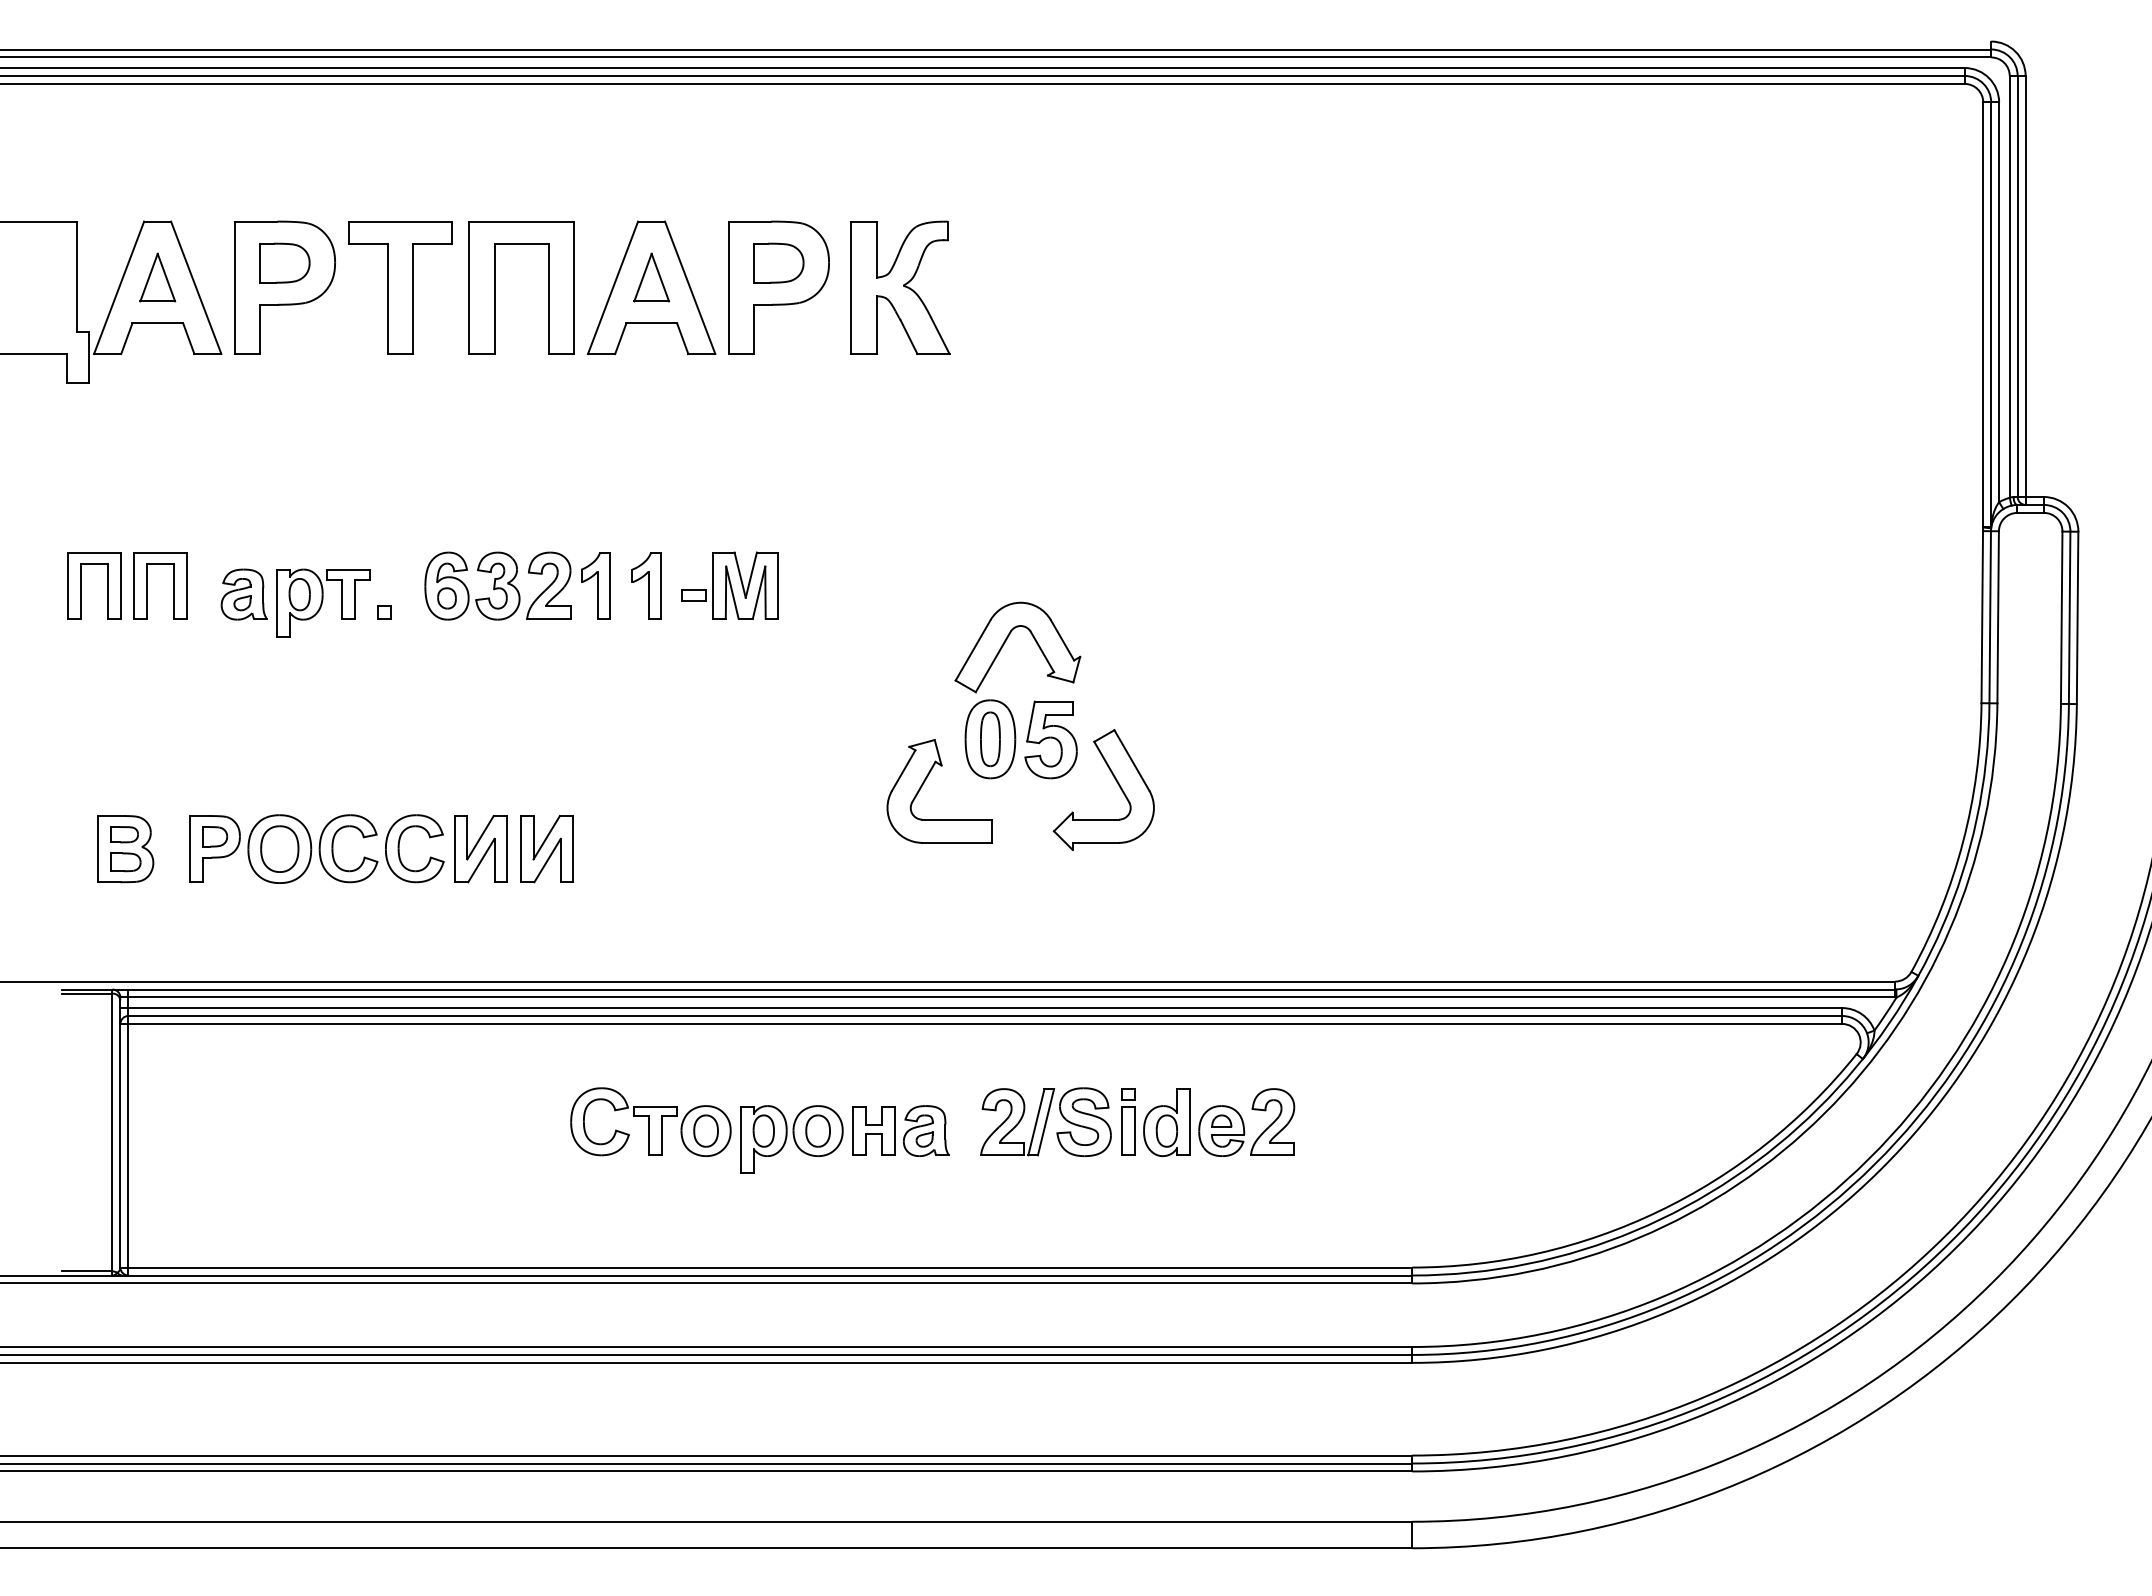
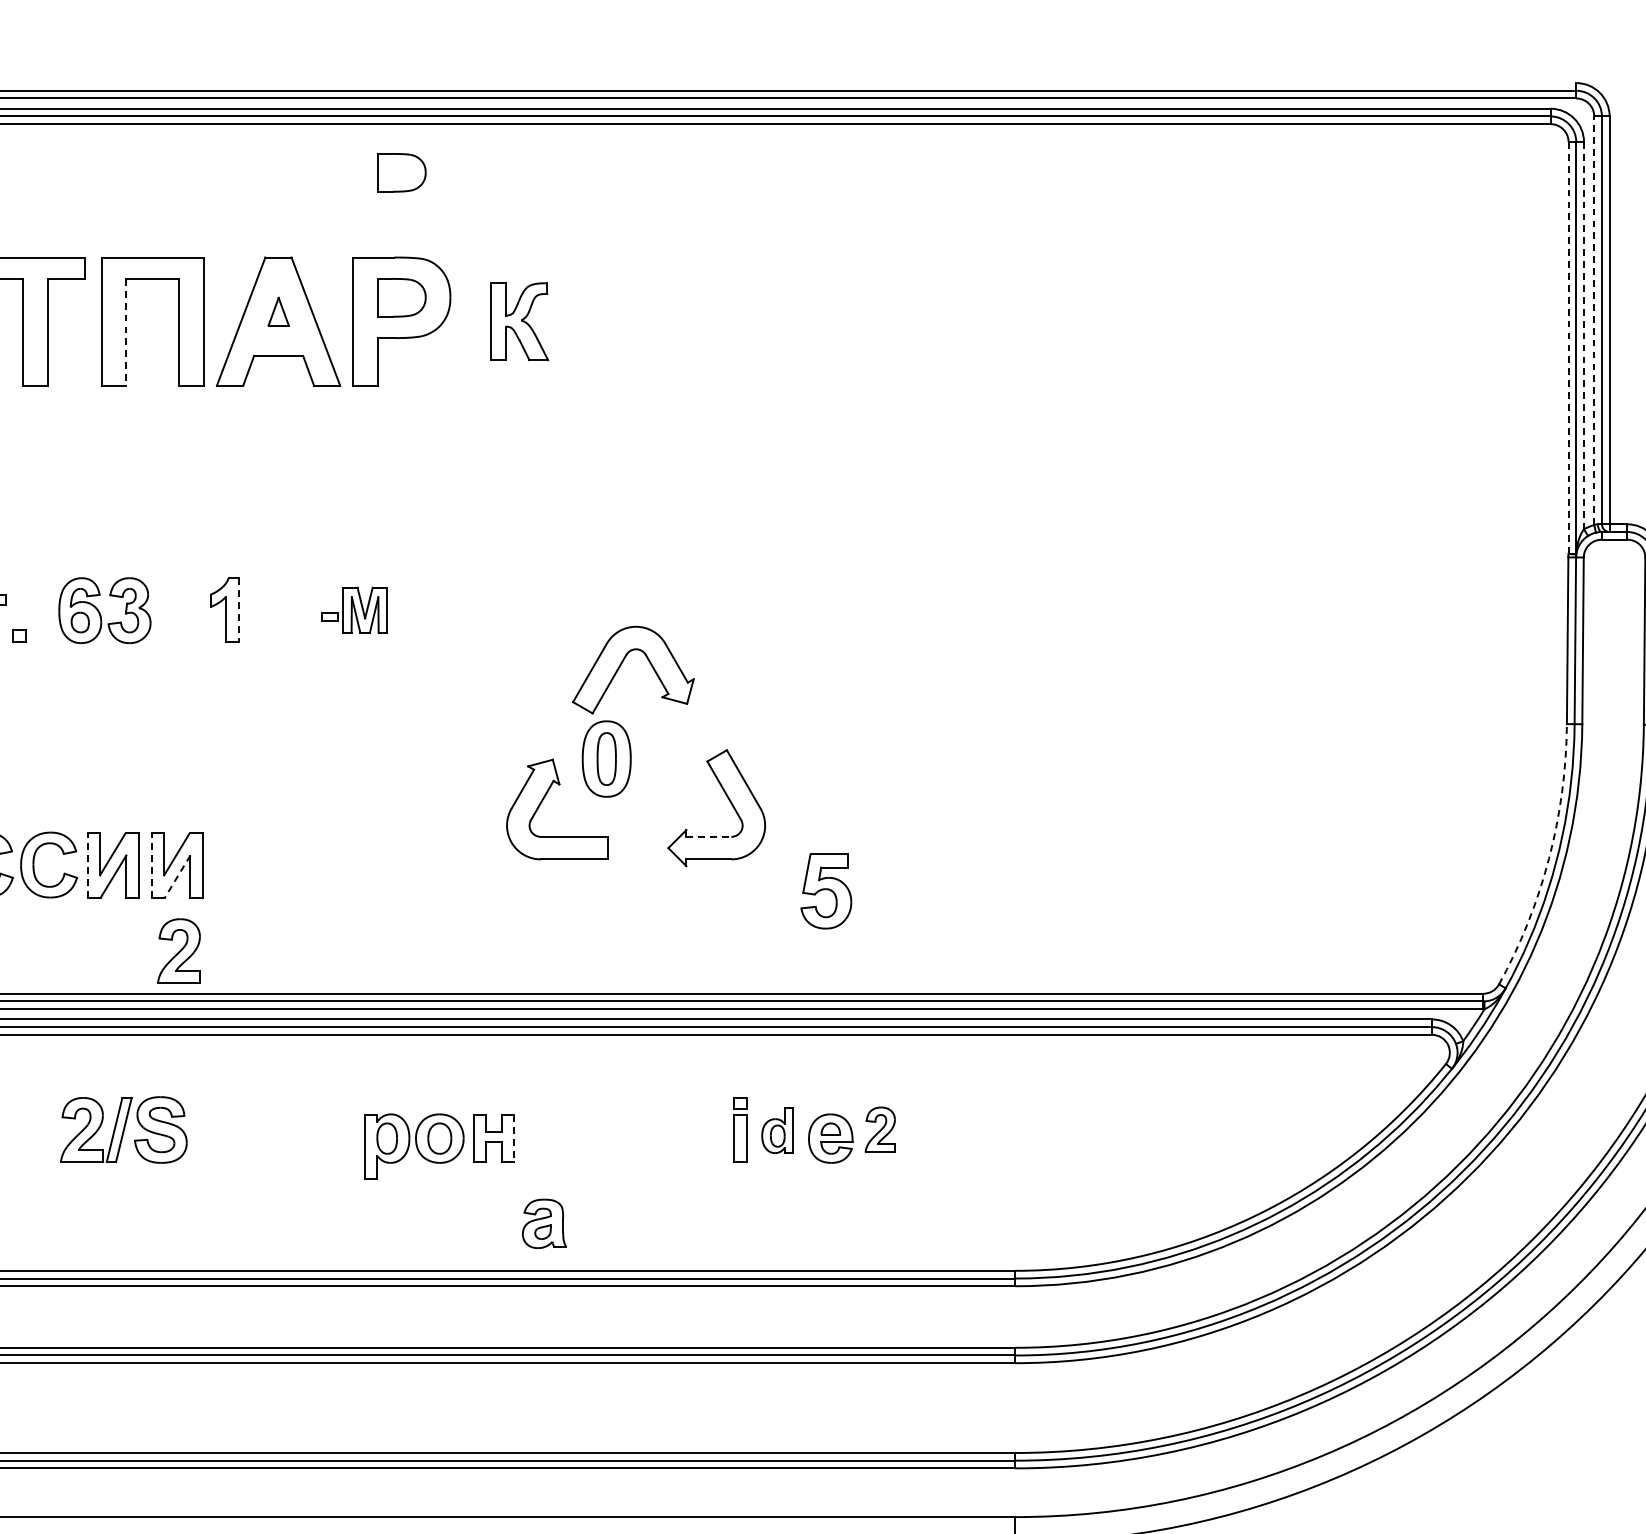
part: (778, 133) -> (401, 172), added
part: (651, 277) -> (278, 311), size x0.6
line: (2009, 286) -> (1594, 320), solid -> dashed
part: (900, 287) -> (519, 321), size x0.6
line: (494, 299) -> (126, 332), solid -> dashed
line: (1999, 302) -> (1584, 335), solid -> dashed
line: (1983, 314) -> (1568, 347), solid -> dashed
part: (548, 585) -> (178, 951), moved
part: (646, 585) -> (273, 610), removed
part: (729, 585) -> (353, 610), size x0.7
line: (610, 586) -> (238, 611), solid -> dashed
part: (1050, 739) -> (825, 891), moved
line: (1096, 819) -> (709, 836), solid -> dashed
arc: (1963, 841) -> (1549, 858), solid -> dashed
line: (454, 848) -> (87, 864), solid -> dashed
line: (520, 848) -> (151, 864), solid -> dashed
line: (547, 860) -> (177, 876), solid -> dashed
part: (650, 1121) -> (277, 1129), removed
part: (1045, 1121) -> (123, 1129), moved
part: (1272, 1121) -> (880, 1129), size x0.7
part: (1166, 1122) -> (777, 1130), size x0.7
part: (926, 1130) -> (544, 1223), moved
line: (894, 1131) -> (513, 1139), solid -> dashed

